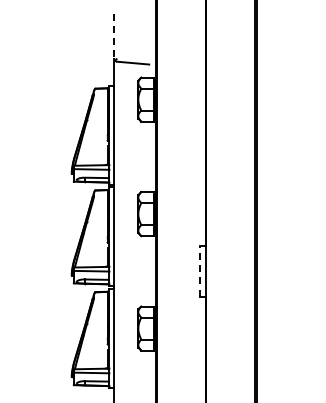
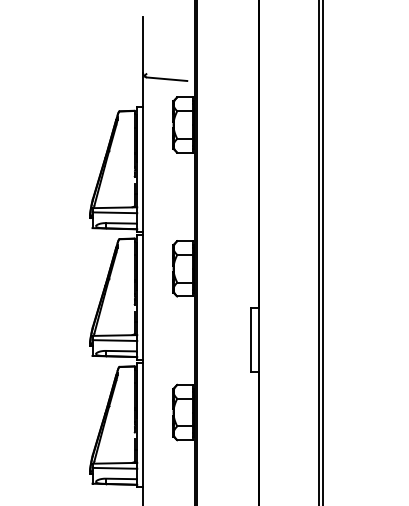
line: (114, 36) -> (143, 45), dashed -> solid
line: (200, 270) -> (251, 339), dashed -> solid

